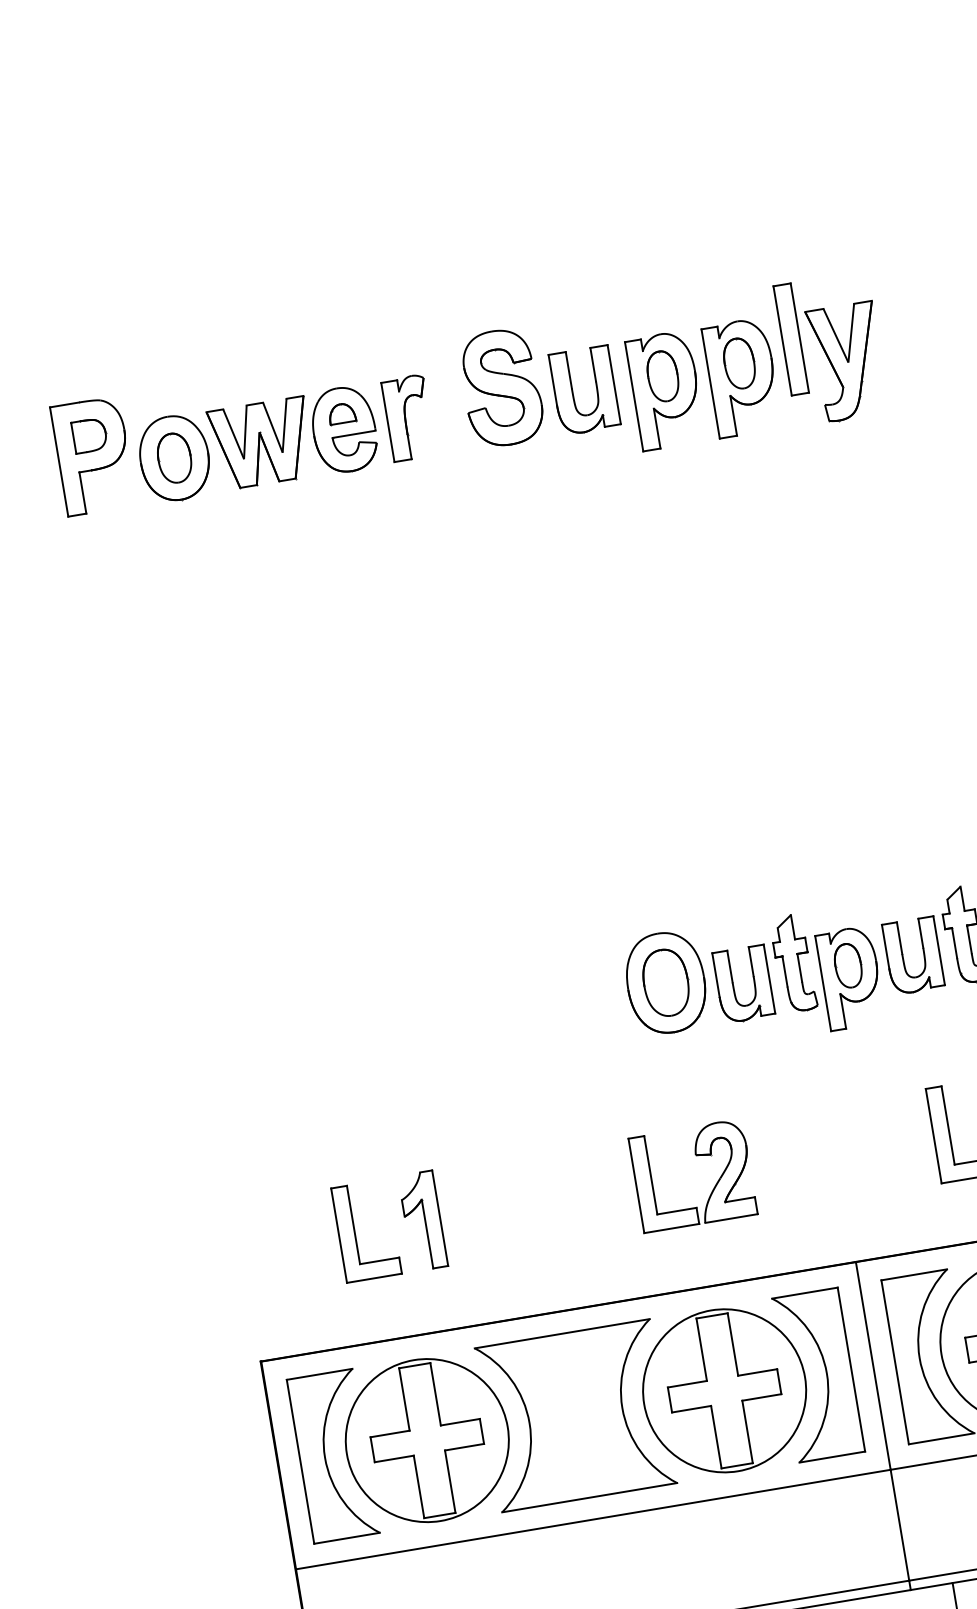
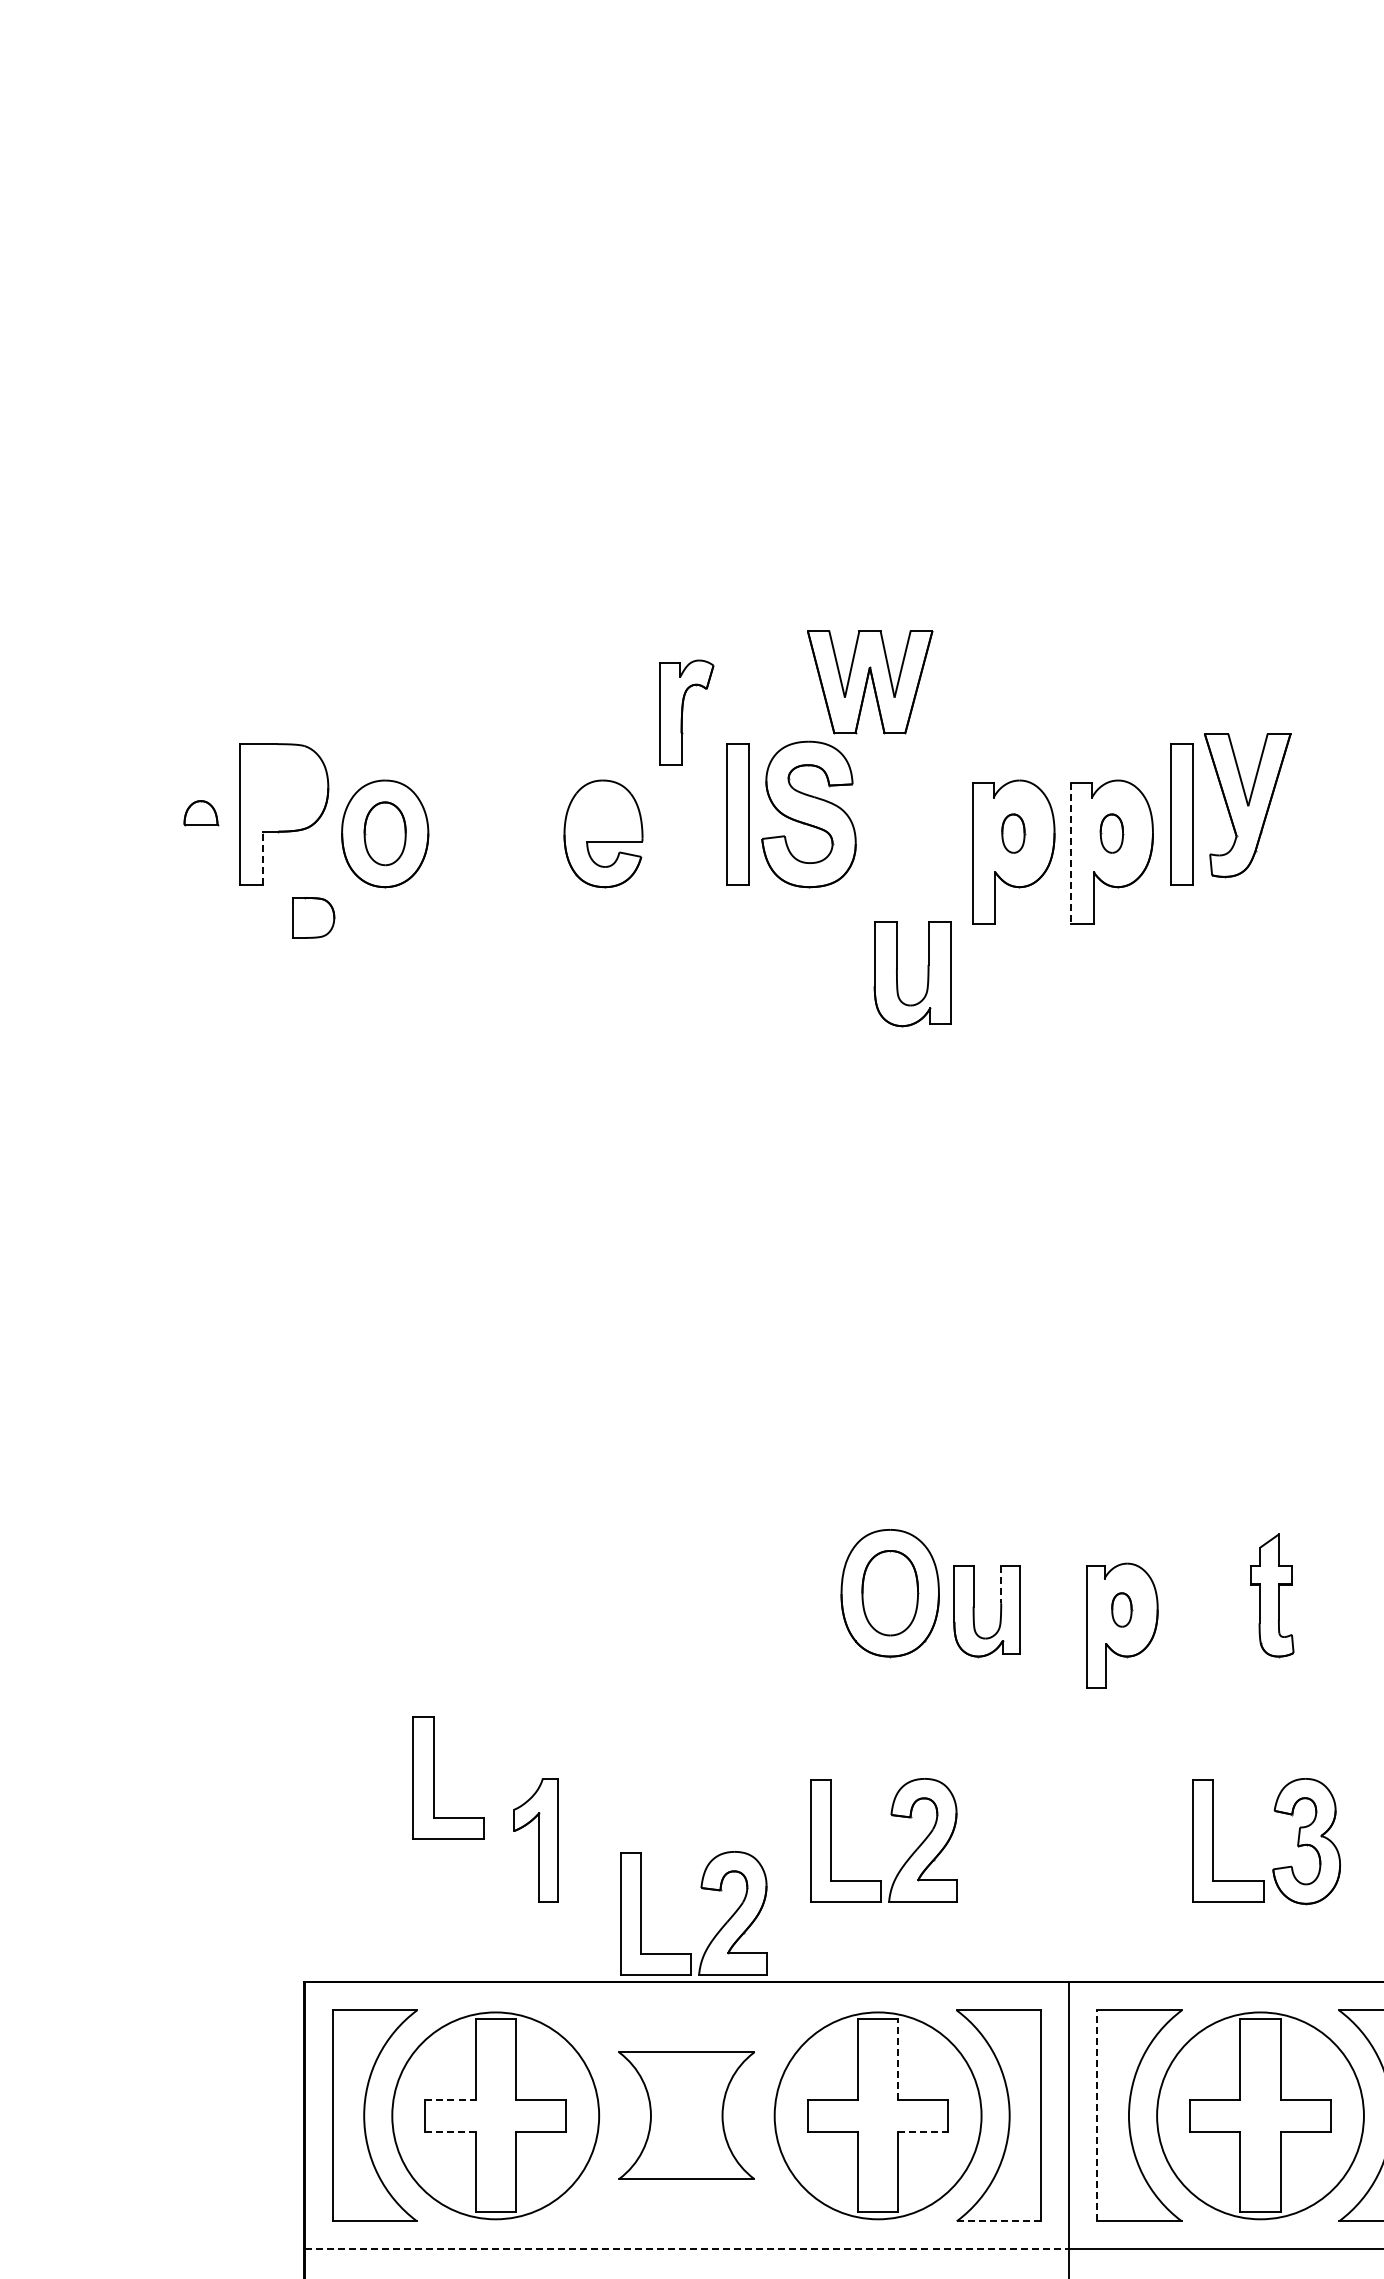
part: (847, 362) -> (1247, 805), moved
part: (739, 363) -> (1111, 833), size x0.6
part: (663, 376) -> (1013, 833), size x0.6
line: (710, 384) -> (1071, 853), solid -> dashed
part: (573, 392) -> (897, 974), moved
part: (445, 397) -> (737, 814), added
part: (342, 413) -> (201, 813), moved
part: (408, 417) -> (686, 712), moved
part: (89, 435) -> (313, 917), moved
part: (261, 444) -> (870, 682), moved
line: (83, 493) -> (263, 858), solid -> dashed
part: (903, 957) -> (1192, 1611), removed
line: (751, 961) -> (1001, 1584), solid -> dashed
part: (794, 963) -> (1054, 1595), removed
part: (847, 965) -> (1121, 1609), size x0.6
part: (355, 1232) -> (434, 1777), moved
part: (558, 1237) -> (702, 1889), added
line: (733, 1344) -> (898, 2059), solid -> dashed
line: (895, 1362) -> (1097, 2115), solid -> dashed
line: (761, 1397) -> (923, 2131), solid -> dashed
part: (575, 1415) -> (686, 2115), size x0.6
line: (390, 1433) -> (451, 2099), solid -> dashed
line: (831, 1457) -> (998, 2221), solid -> dashed
line: (394, 1458) -> (450, 2131), solid -> dashed
line: (593, 1519) -> (687, 2249), solid -> dashed

